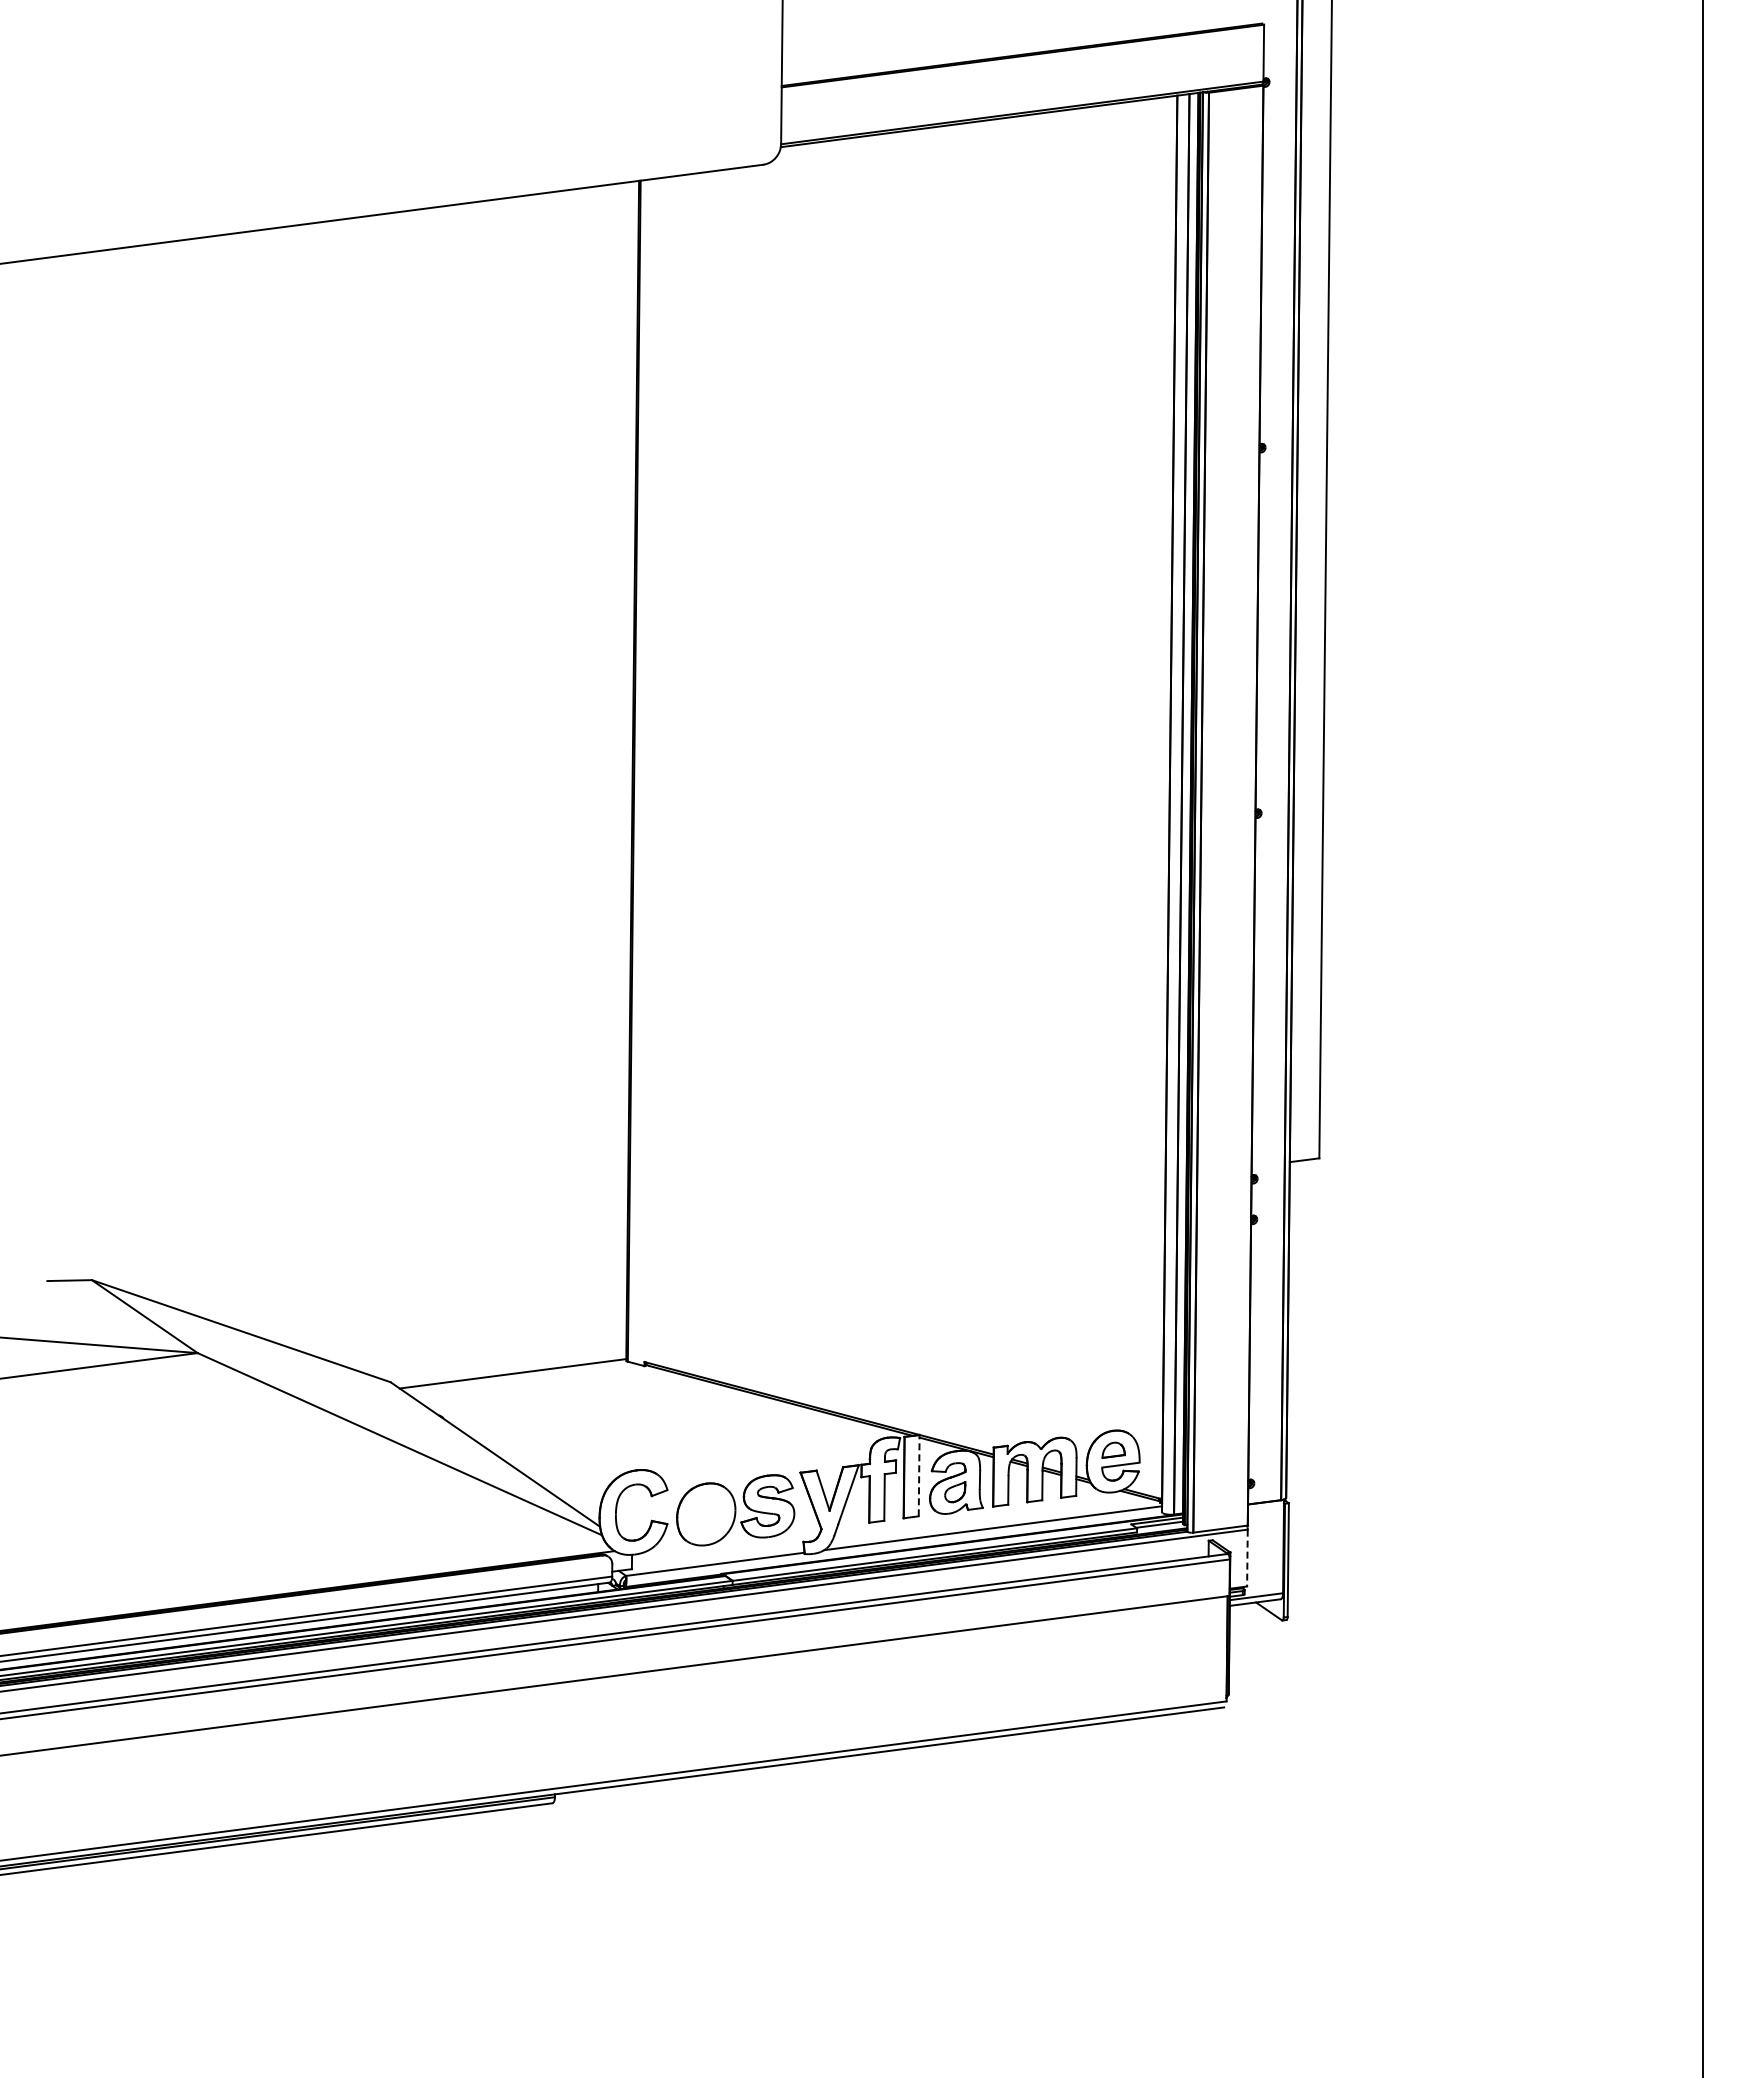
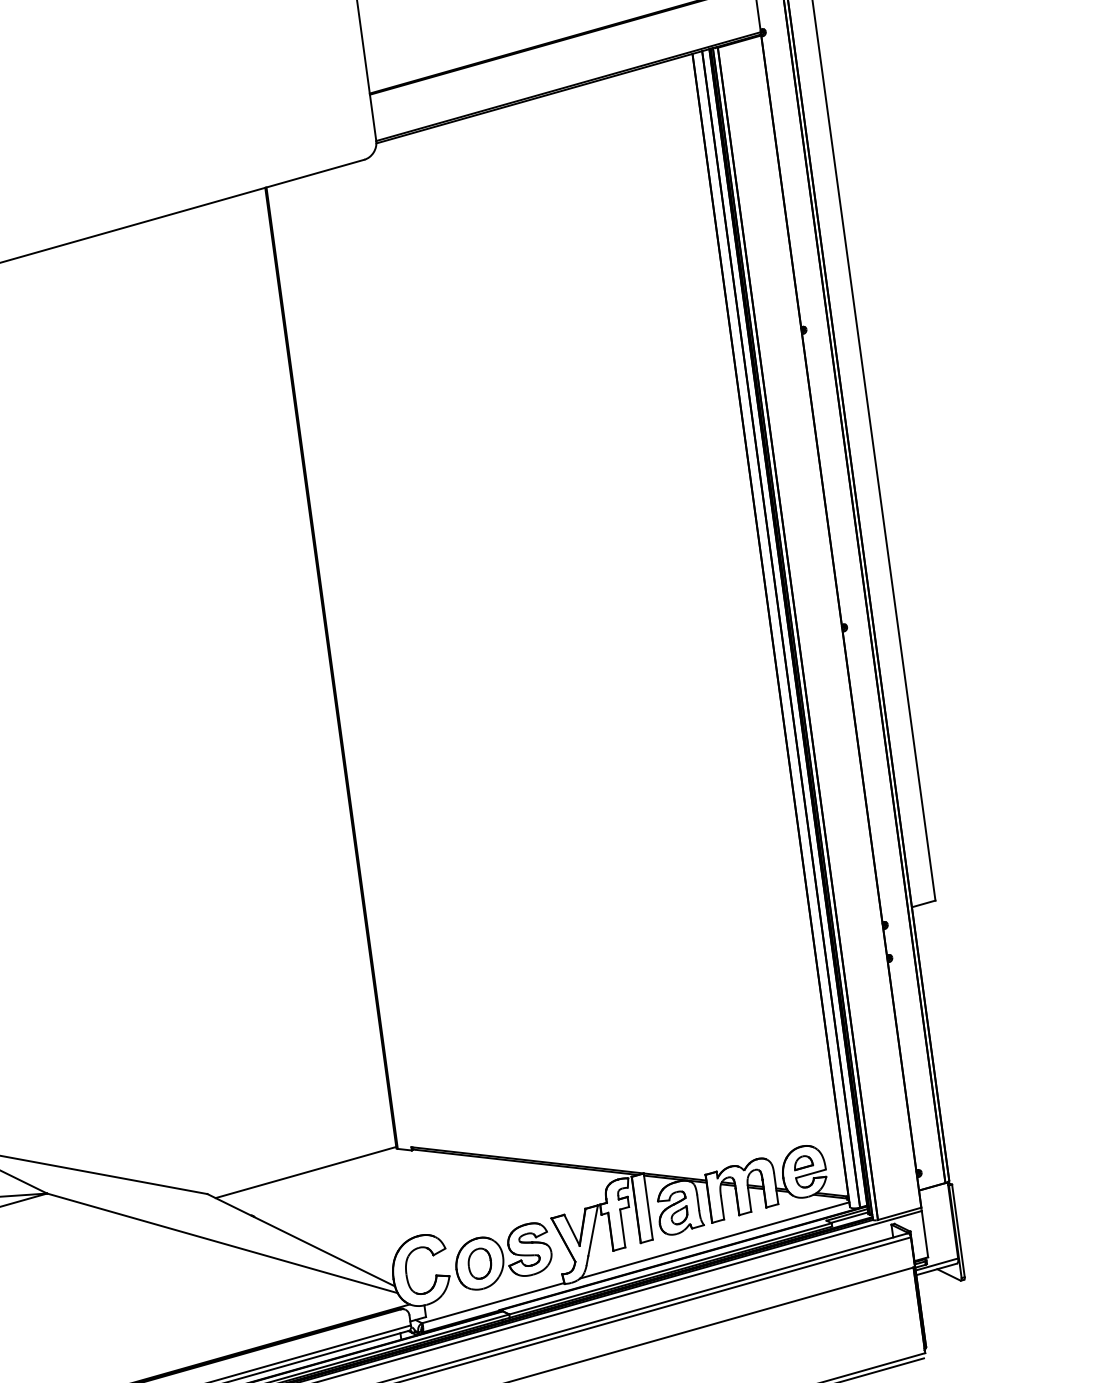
line: (919, 1475) -> (648, 1206), dashed -> solid
part: (706, 1514) -> (480, 1263), added
line: (1247, 1558) -> (925, 1234), dashed -> solid

